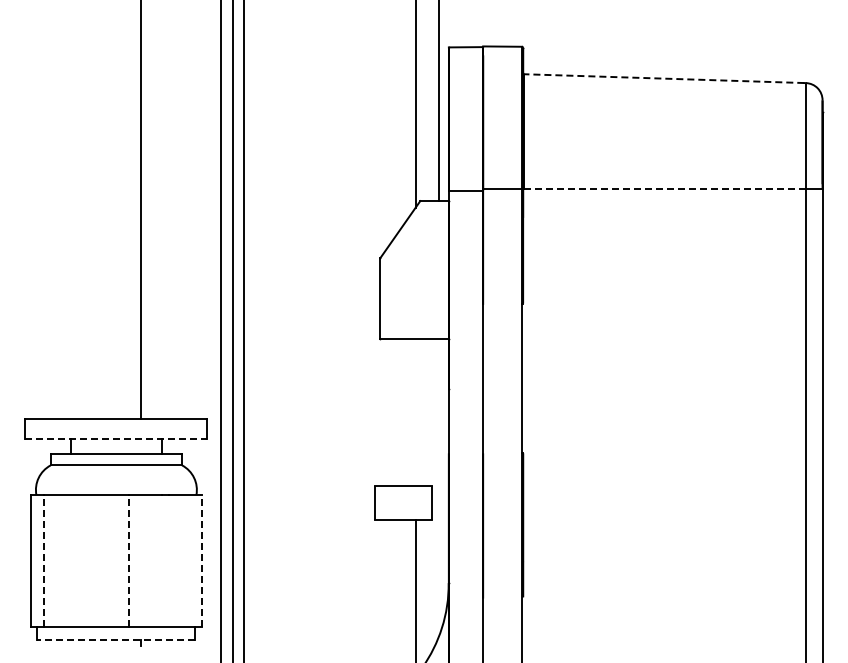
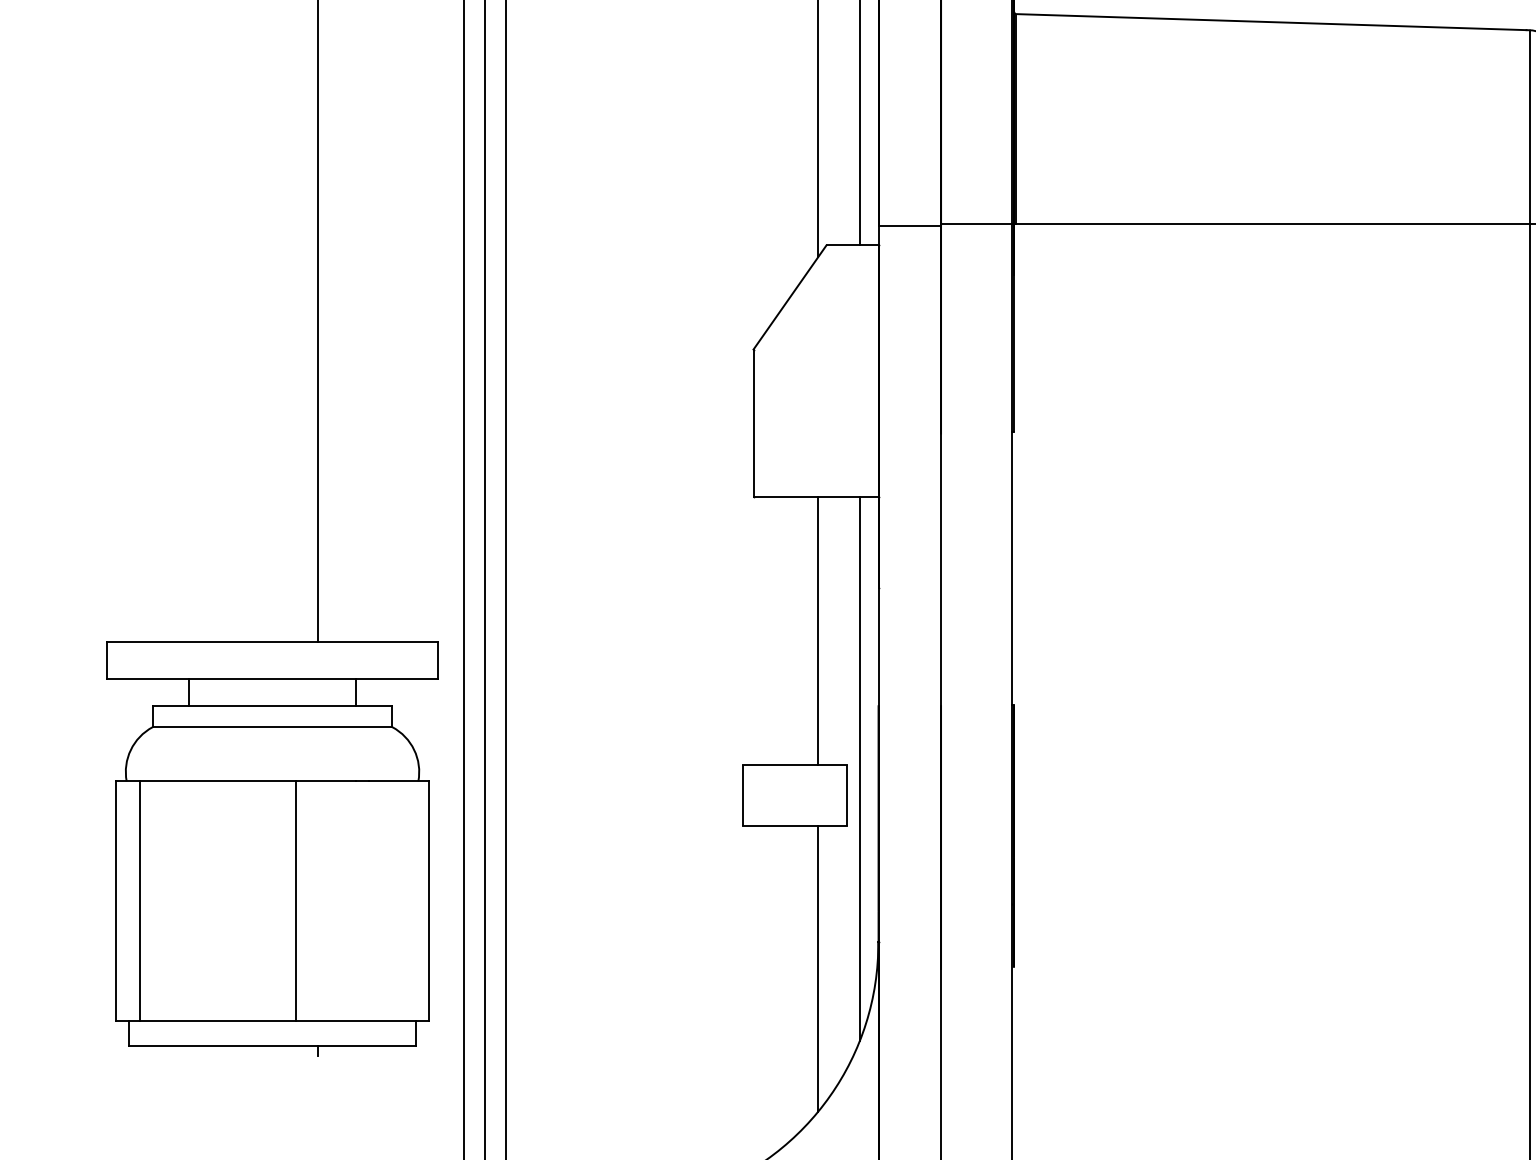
line: (663, 78) -> (1269, 21), dashed -> solid
line: (665, 189) -> (1273, 224), dashed -> solid
line: (415, 412) -> (817, 630), added
line: (116, 439) -> (272, 679), dashed -> solid
line: (438, 488) -> (859, 769), added
line: (43, 560) -> (139, 900), dashed -> solid
line: (129, 560) -> (296, 900), dashed -> solid
line: (202, 560) -> (429, 900), dashed -> solid
line: (116, 640) -> (272, 1046), dashed -> solid

